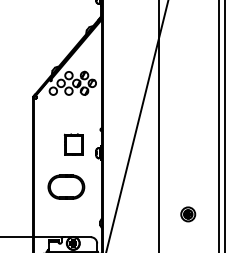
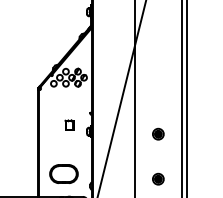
part: (73, 145) -> (69, 125), size x0.6
part: (188, 155) -> (158, 133), added
part: (65, 186) -> (63, 173), moved

